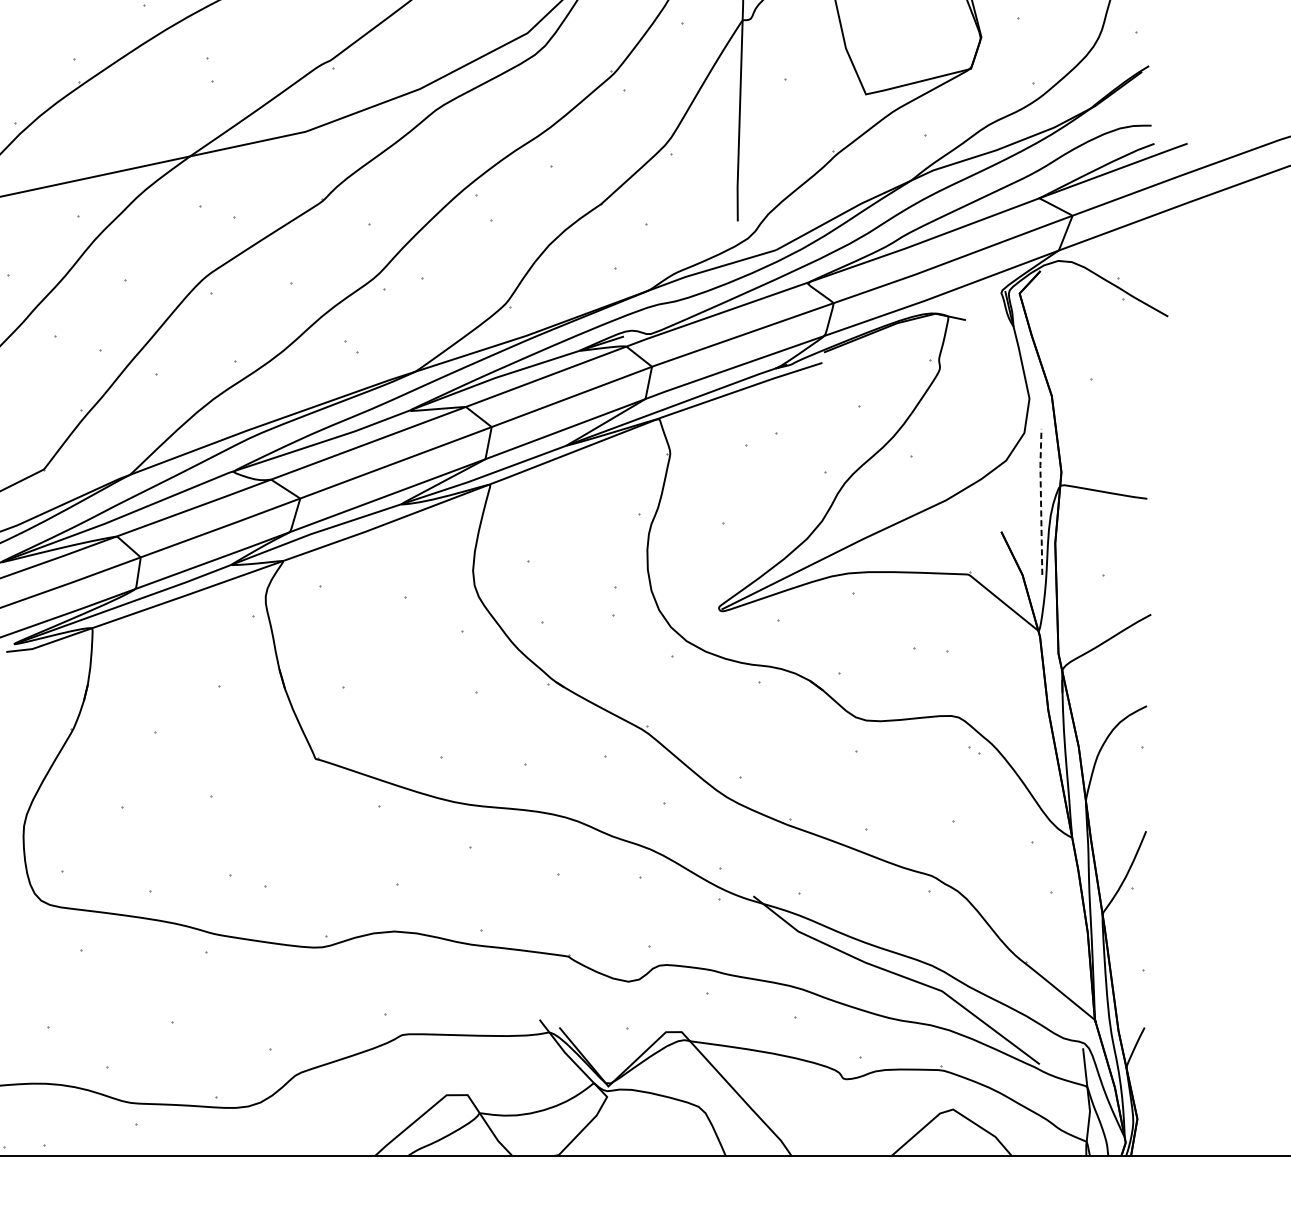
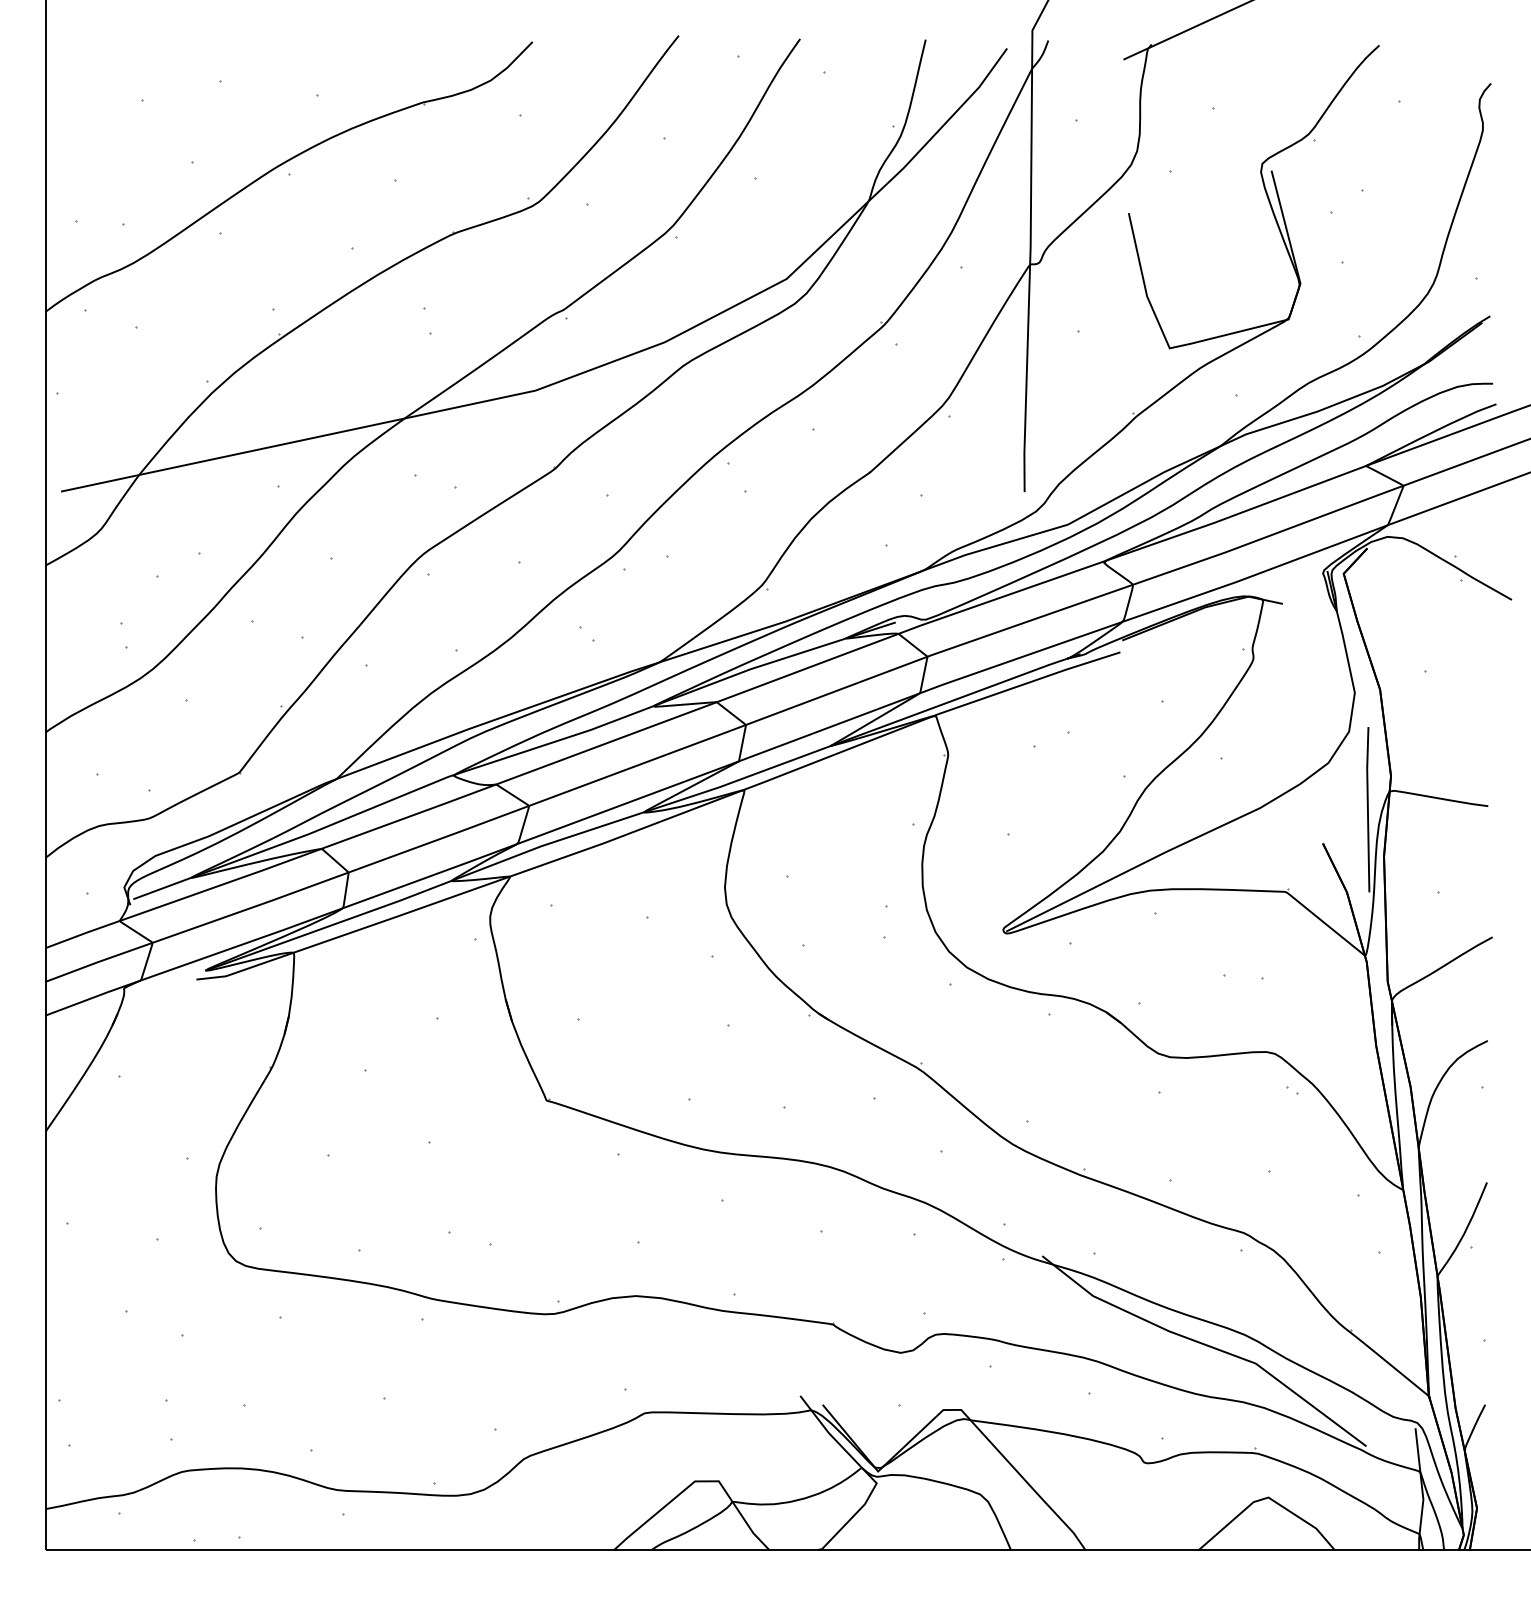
line: (1040, 500) -> (1367, 808), dashed -> solid

